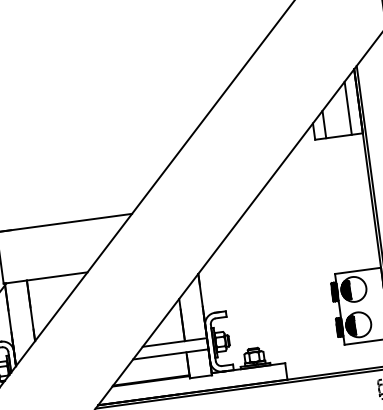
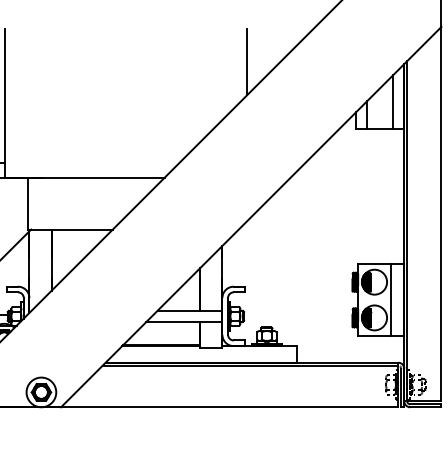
line: (198, 88) -> (247, 62), added
line: (373, 304) -> (391, 299), added

